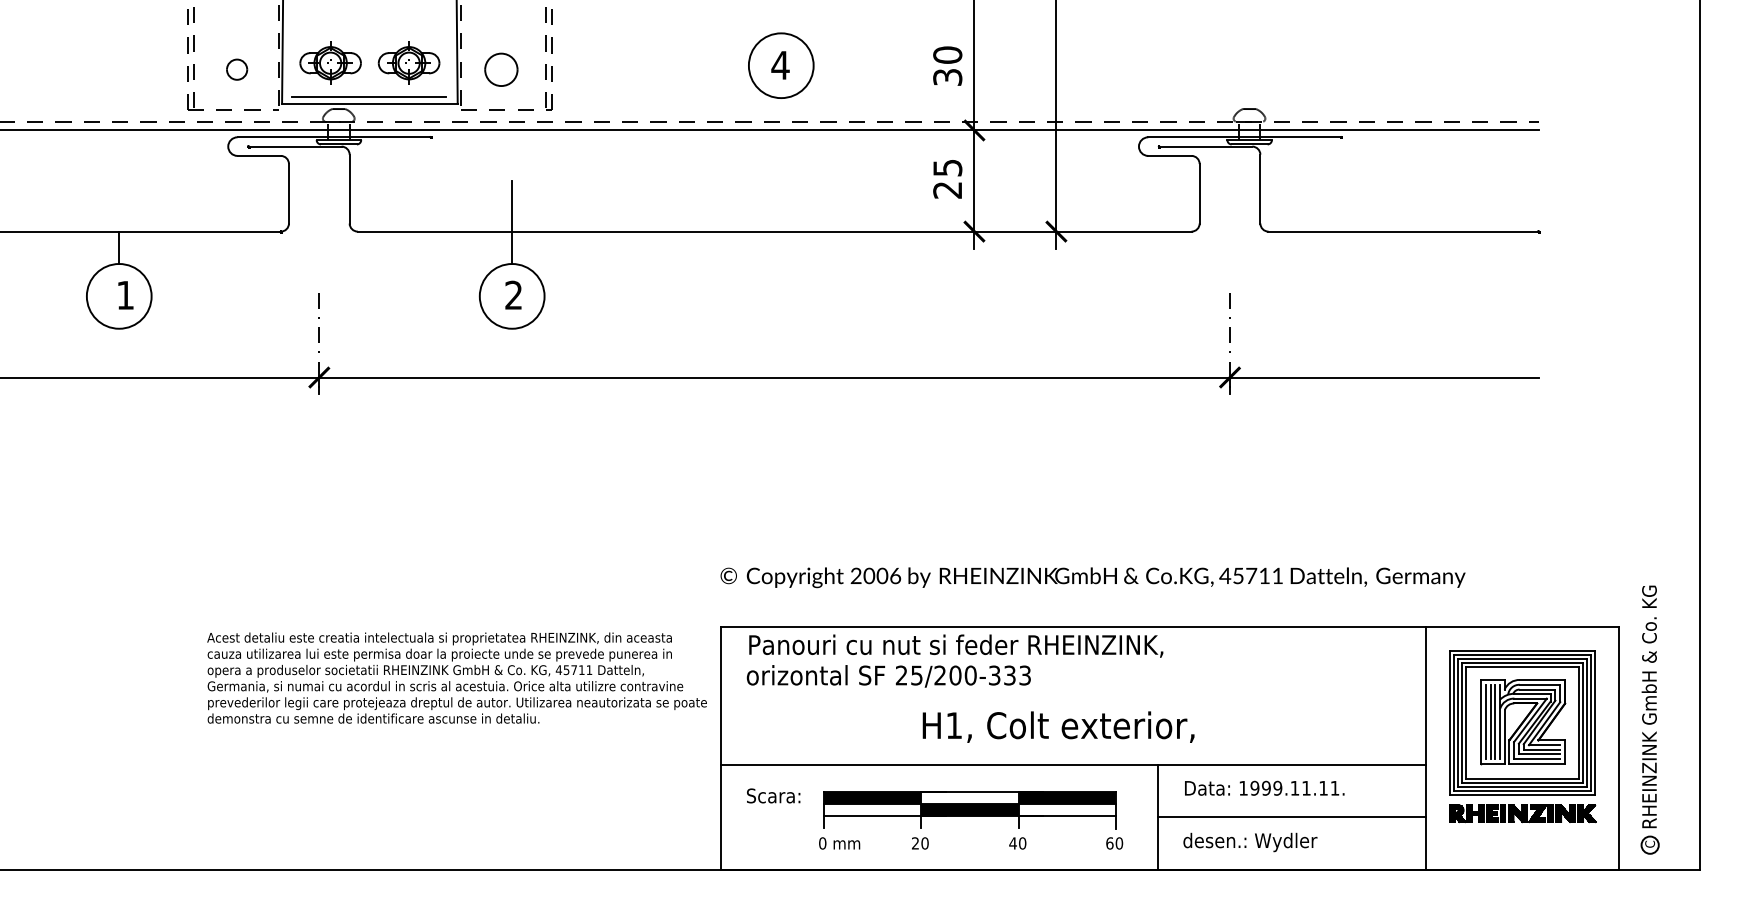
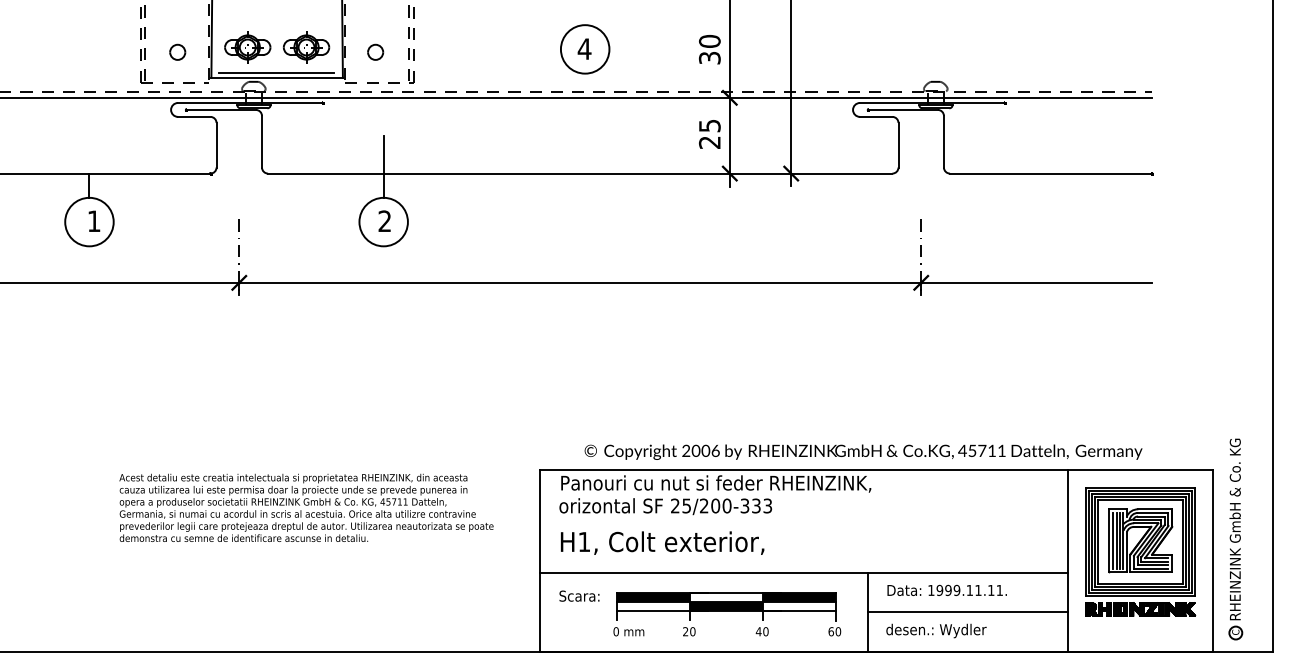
part: (501, 69) -> (375, 52), size x0.62
text: (1092, 577) -> (863, 452), moved
text: (456, 677) -> (306, 507), moved
text: (1058, 726) -> (662, 542), moved

